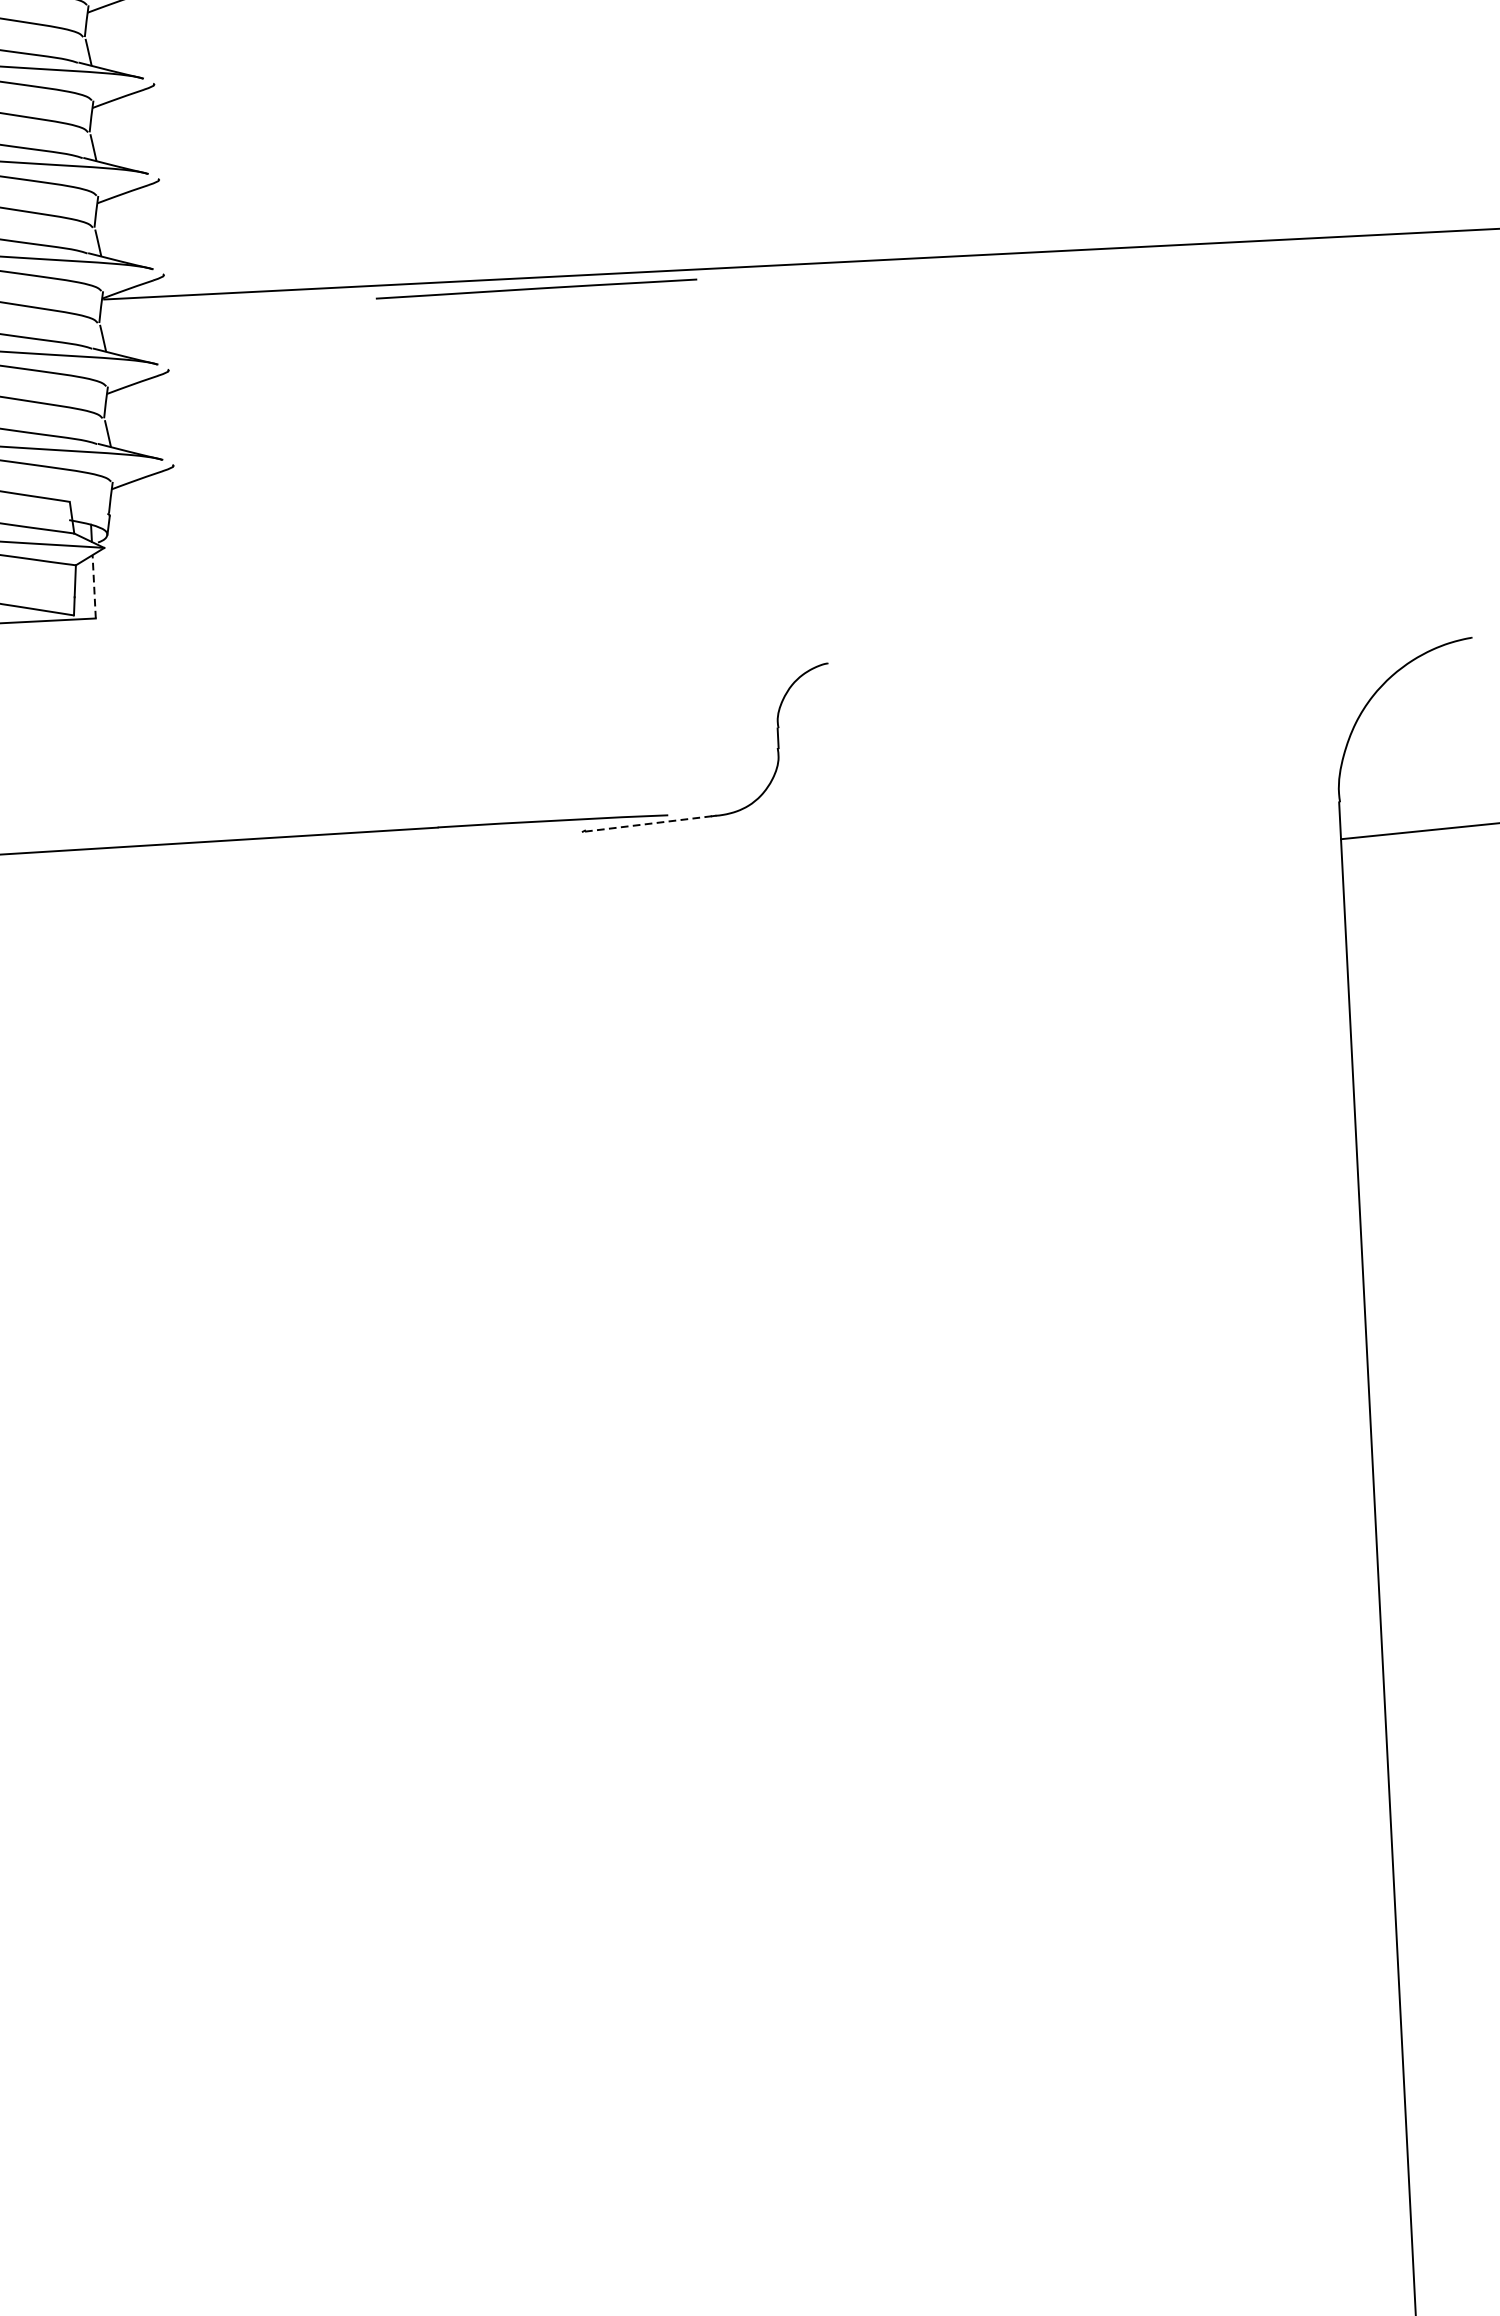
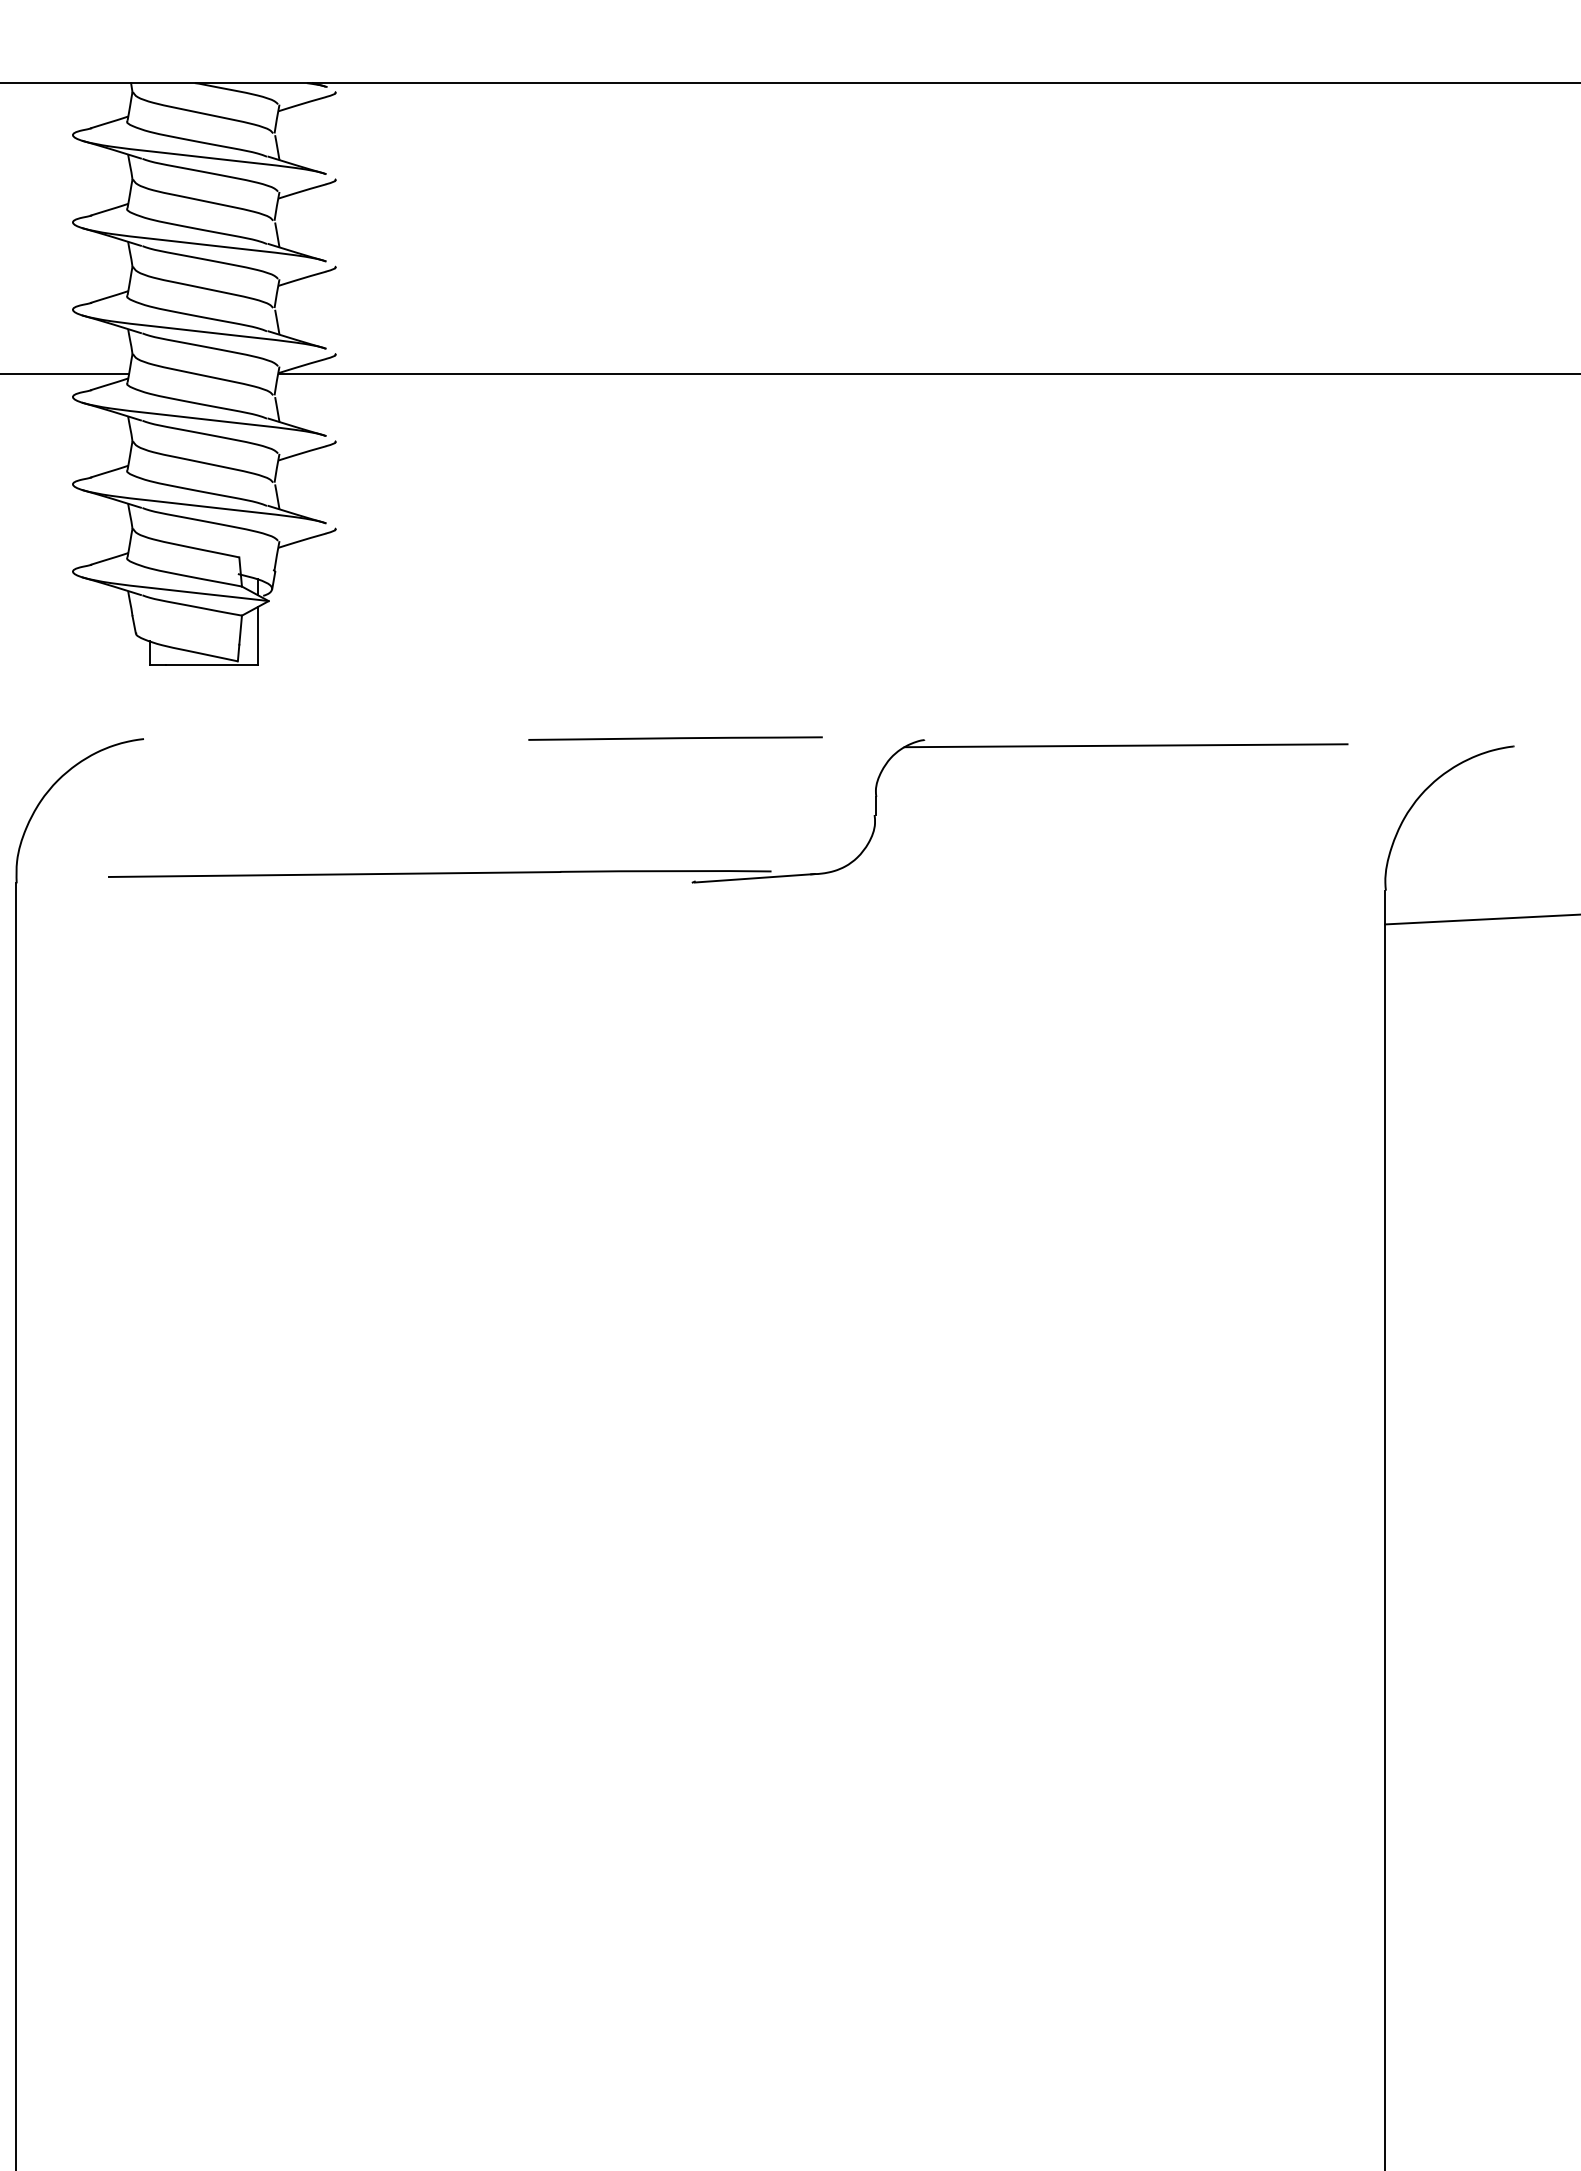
line: (536, 288) -> (675, 738), moved
line: (94, 587) -> (257, 636), dashed -> solid
line: (1047, 658) -> (1125, 745), added
line: (651, 823) -> (755, 878), dashed -> solid

